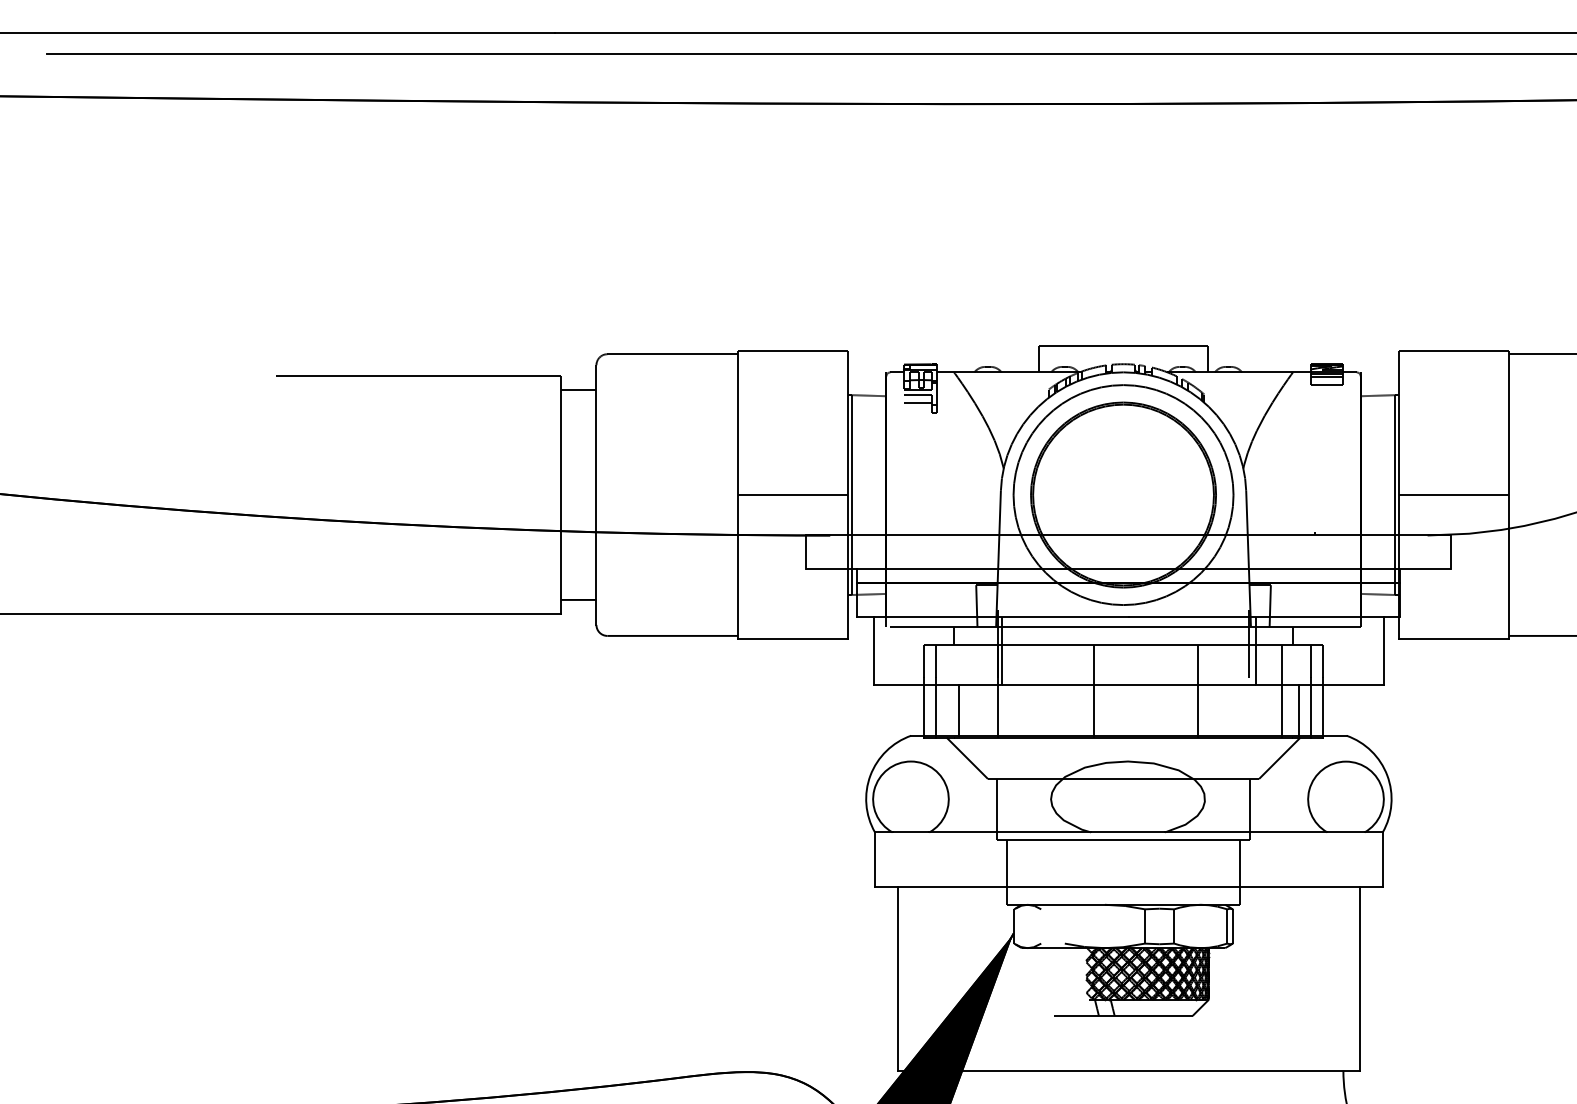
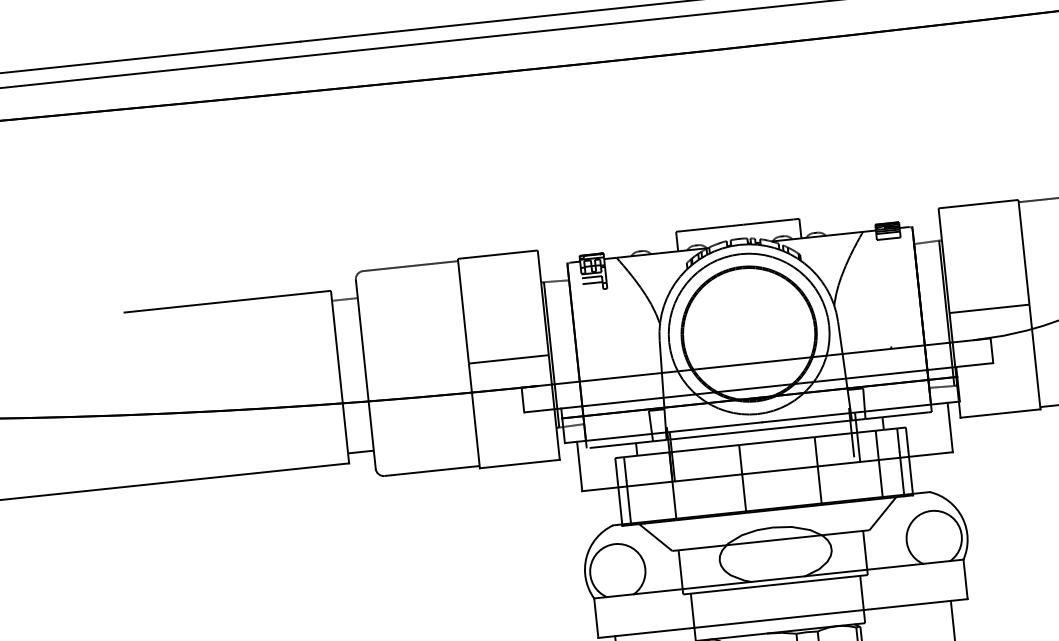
line: (959, 709) -> (646, 502), removed
line: (1298, 709) -> (892, 476), removed

